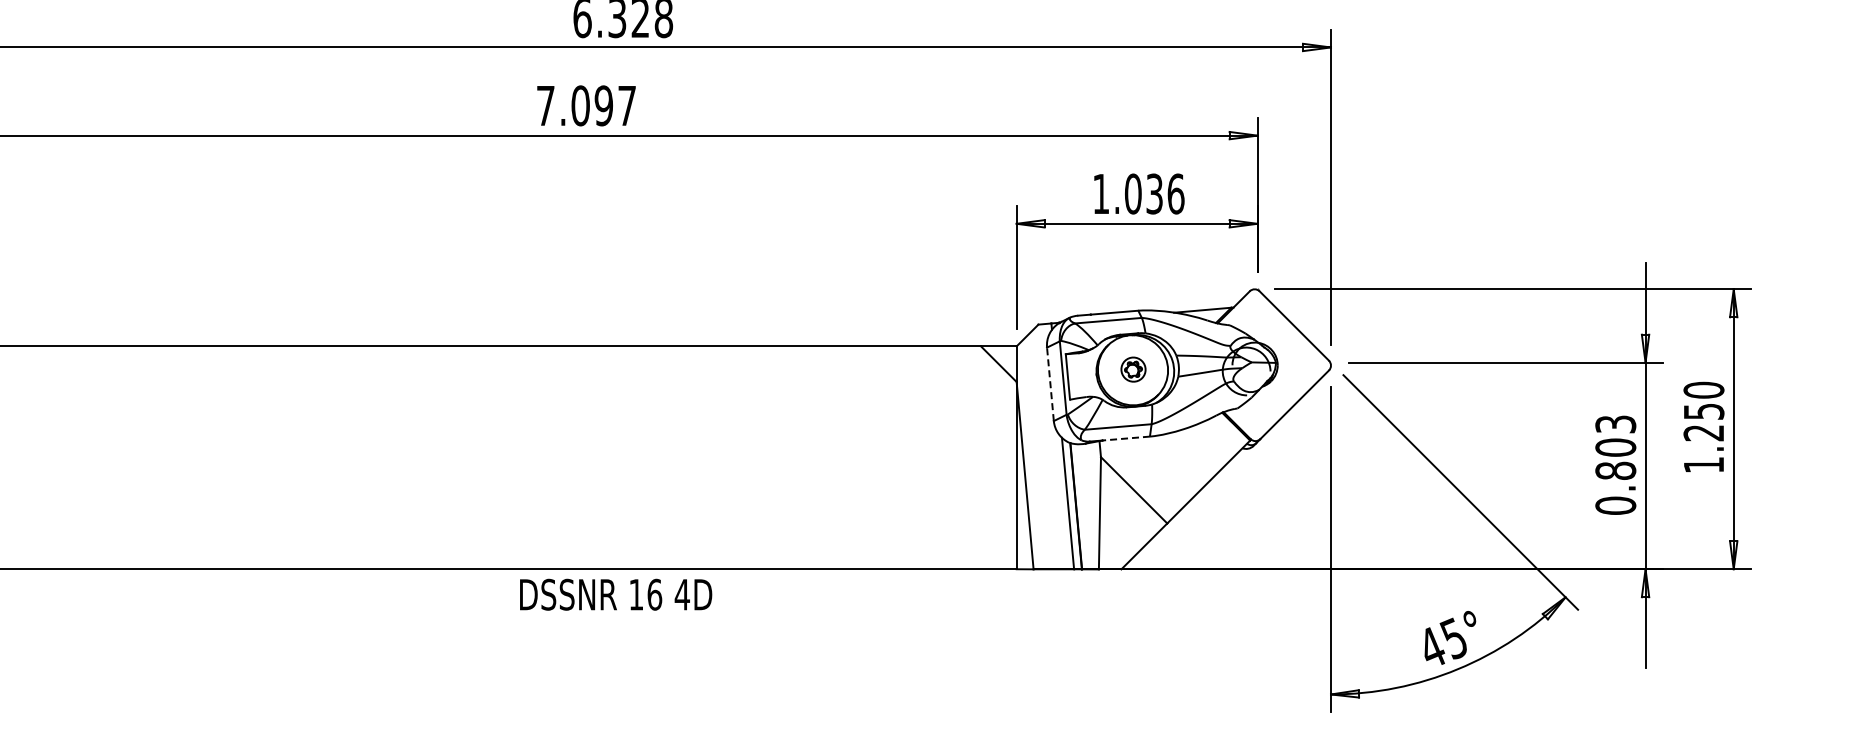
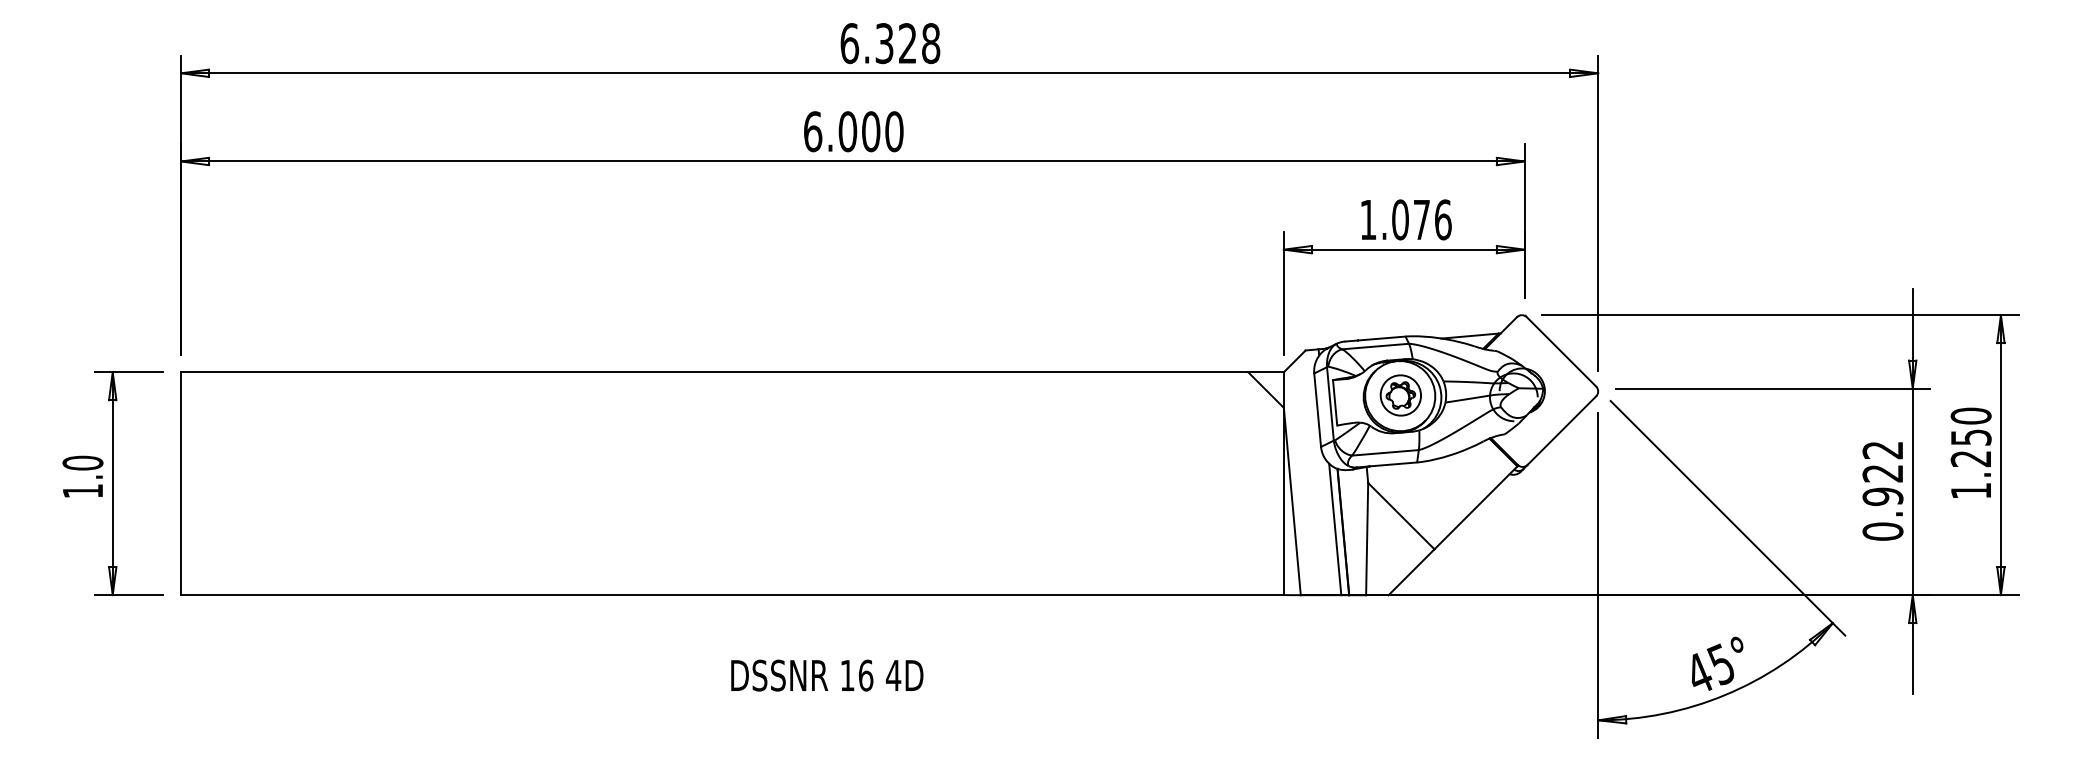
text: (586, 105) -> (853, 131), 7.097 -> 6.000
text: (1154, 193) -> (1421, 219), 1.036 -> 1.076
part: (1133, 369) -> (1400, 395), size x1.67
line: (1050, 384) -> (1317, 410), dashed -> solid
line: (1126, 438) -> (1393, 464), dashed -> solid
text: (1615, 447) -> (1882, 473), 0.803 -> 0.922
text: (616, 594) -> (827, 675), moved

